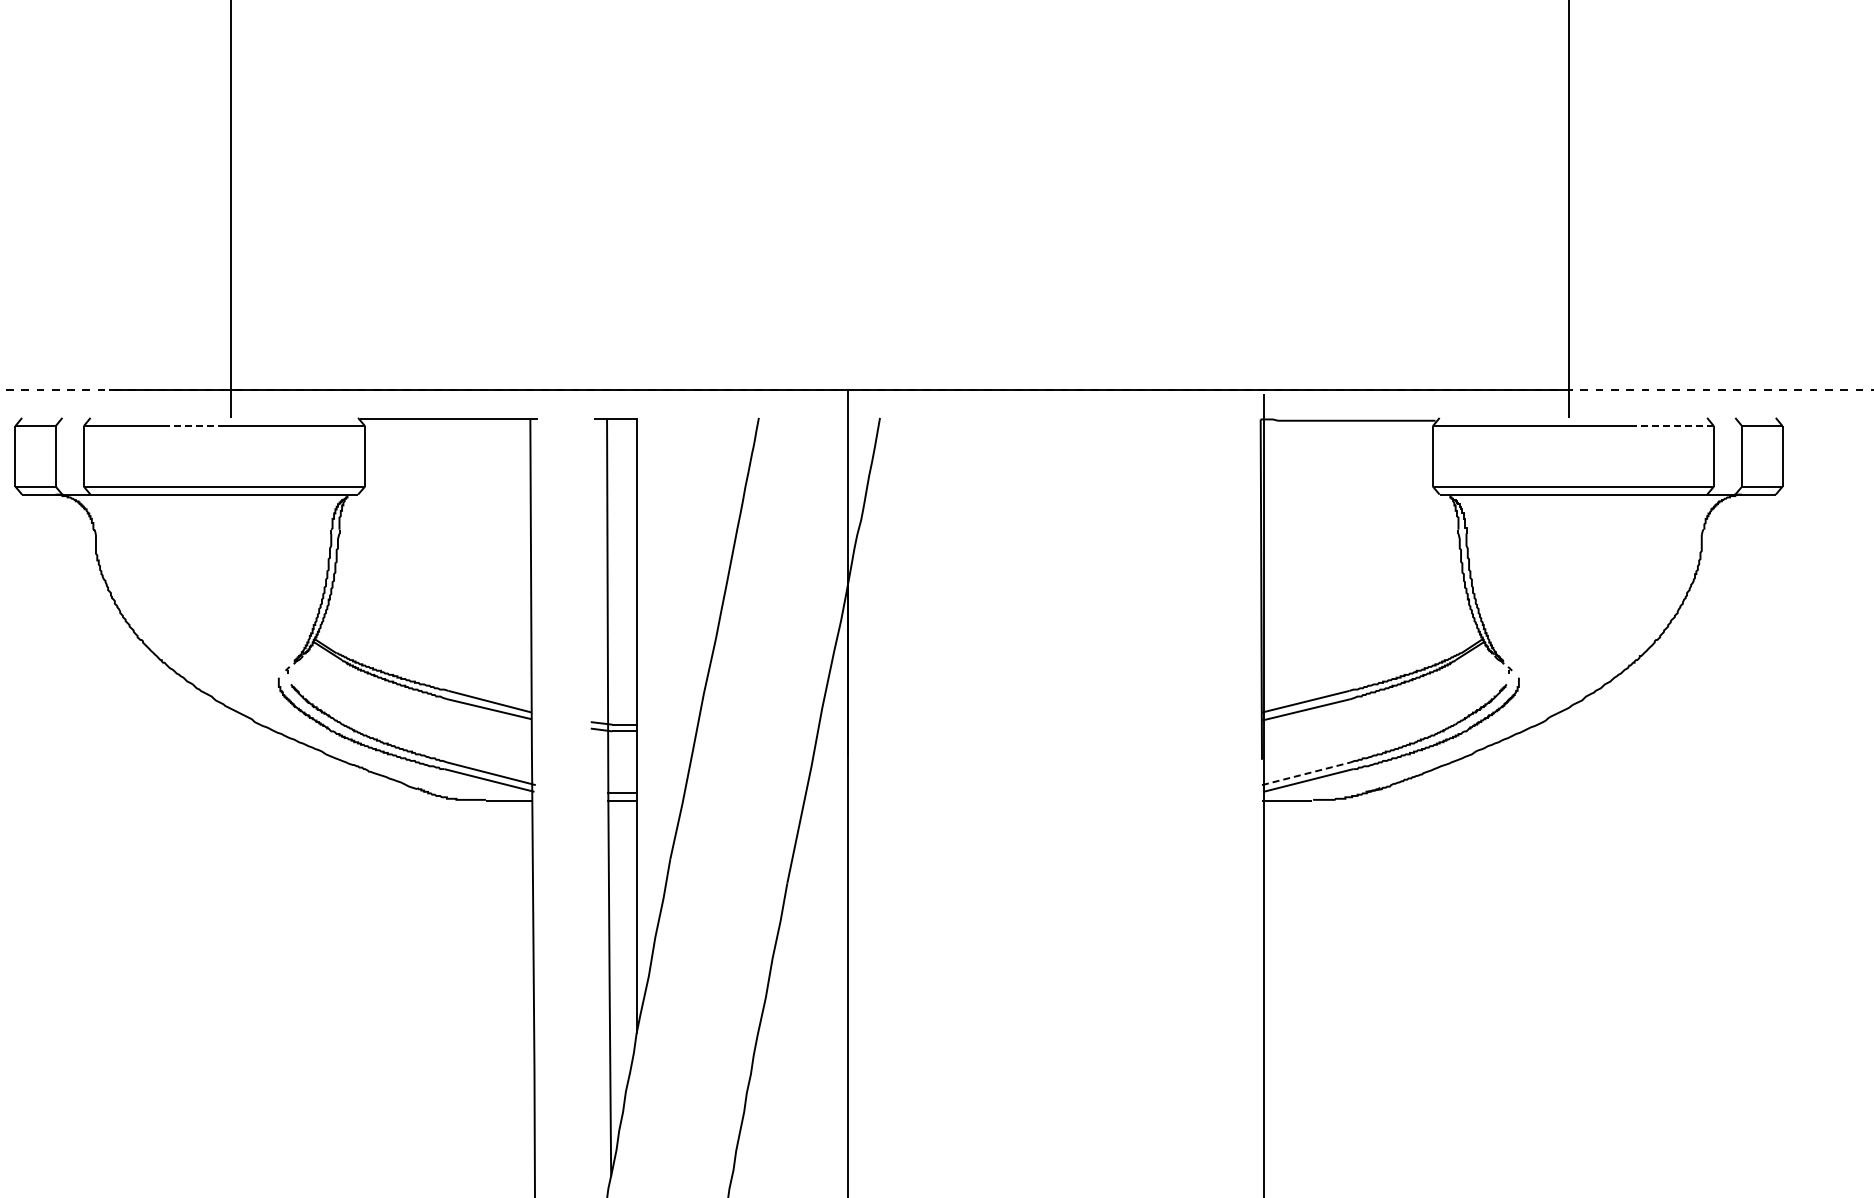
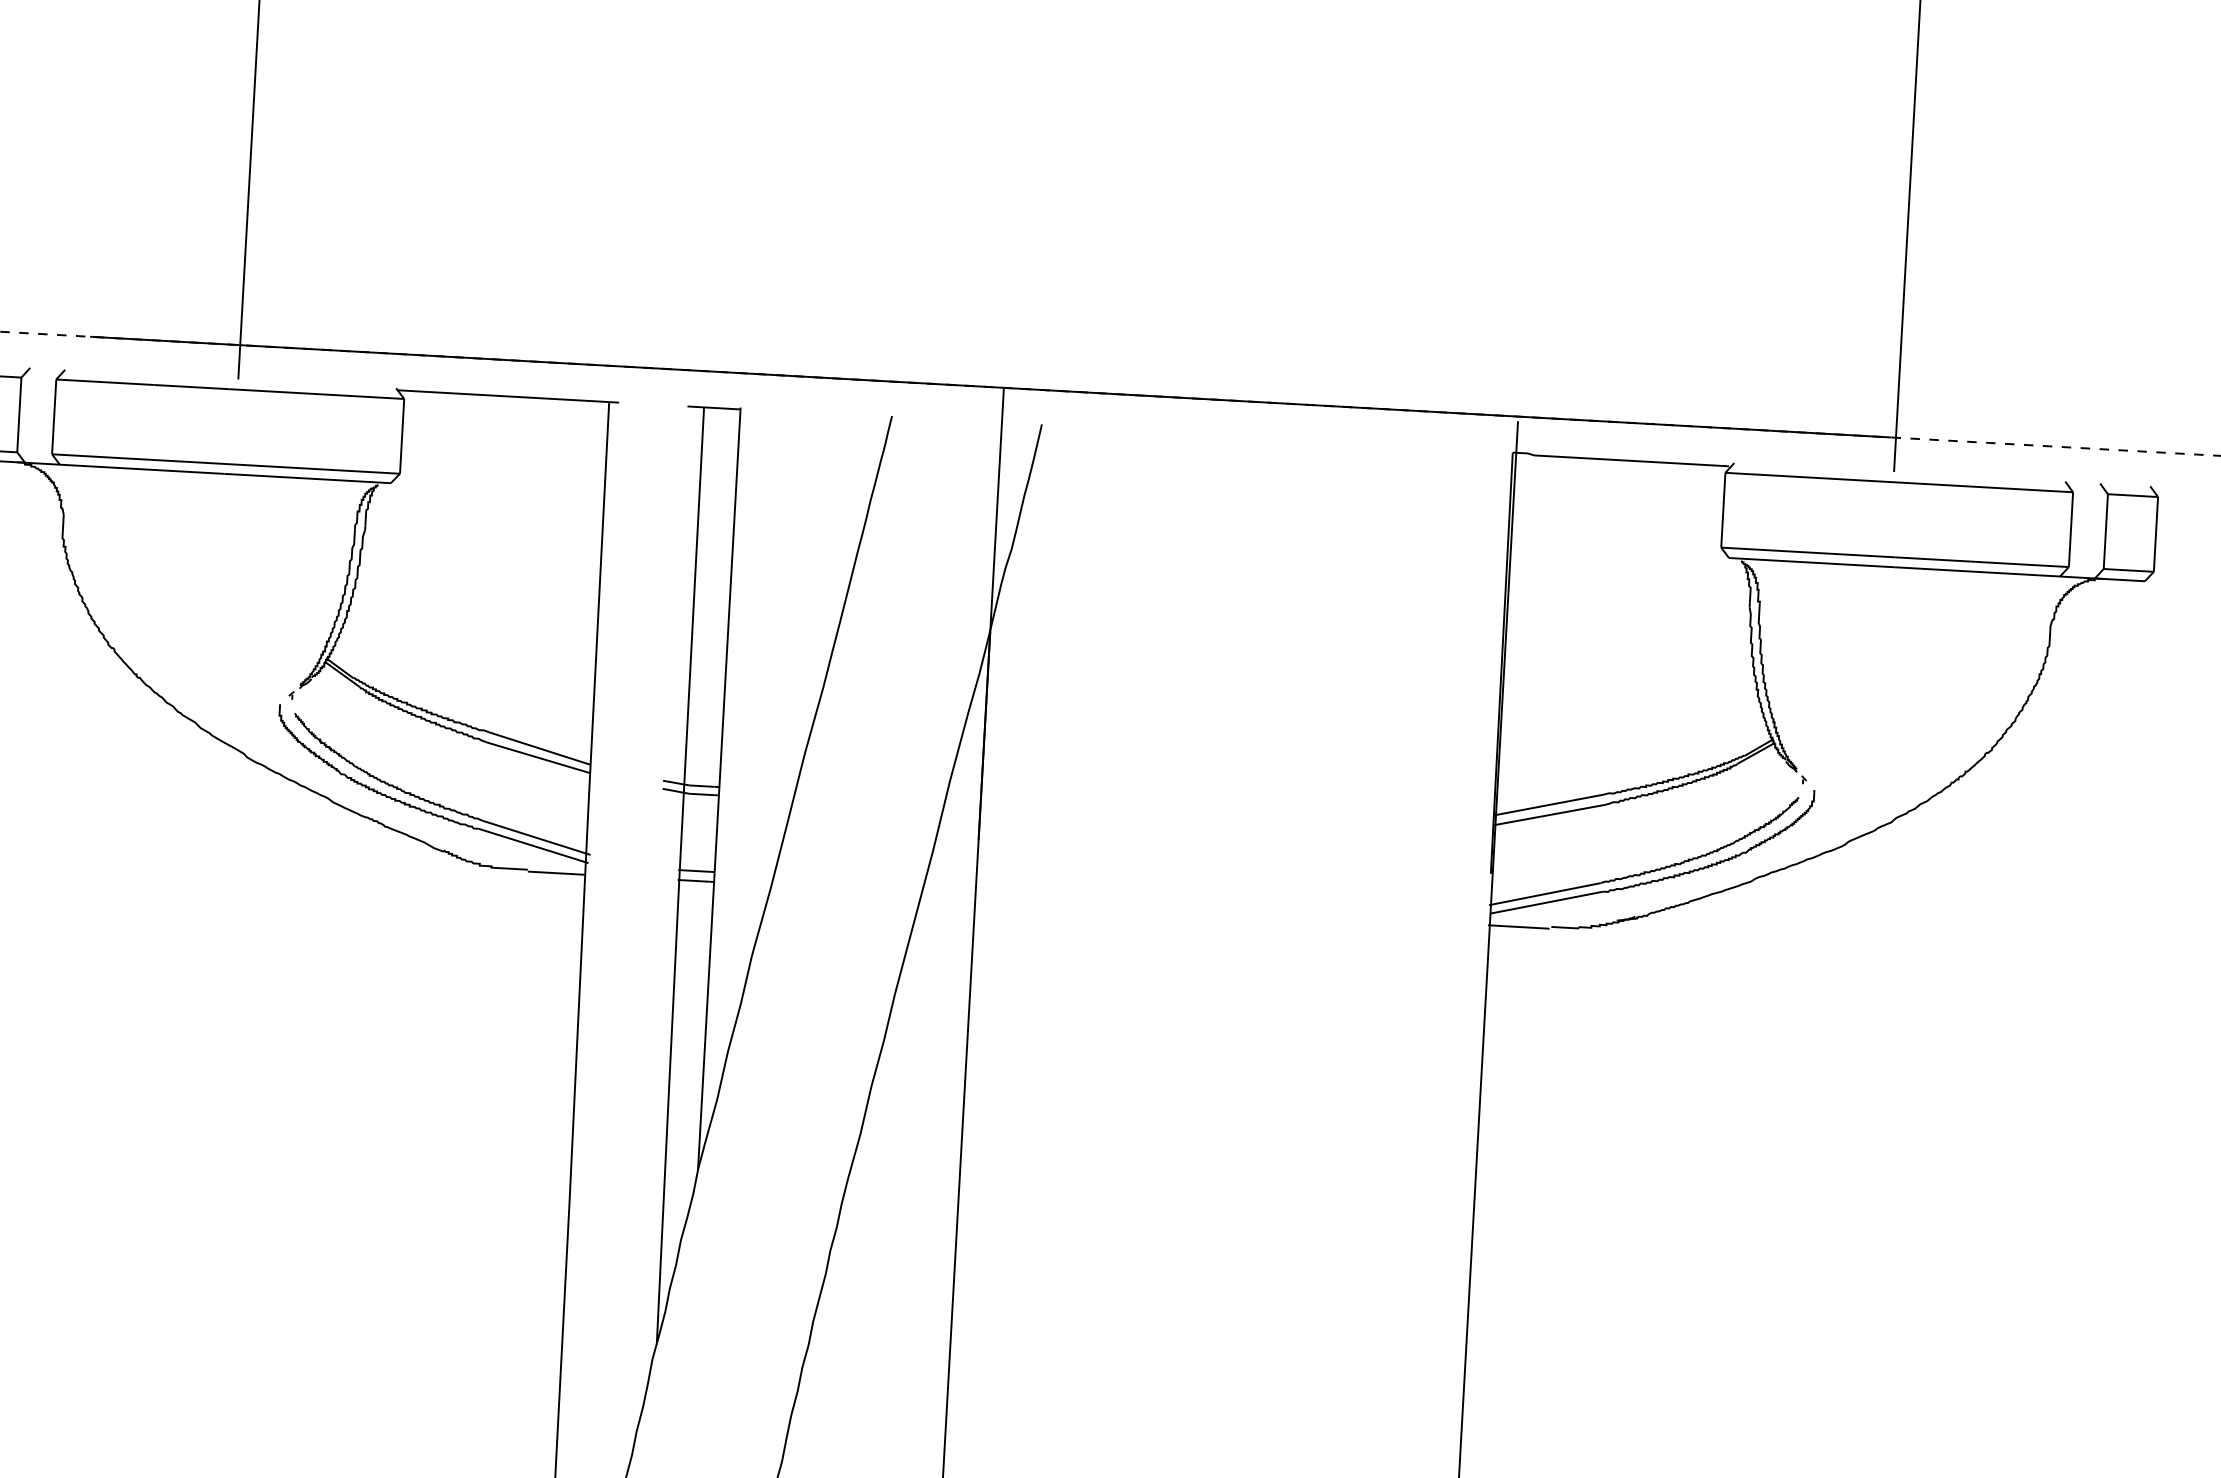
line: (193, 426) -> (191, 387), dashed -> solid
line: (1674, 426) -> (2024, 489), dashed -> solid
line: (1306, 773) -> (1544, 893), dashed -> solid

